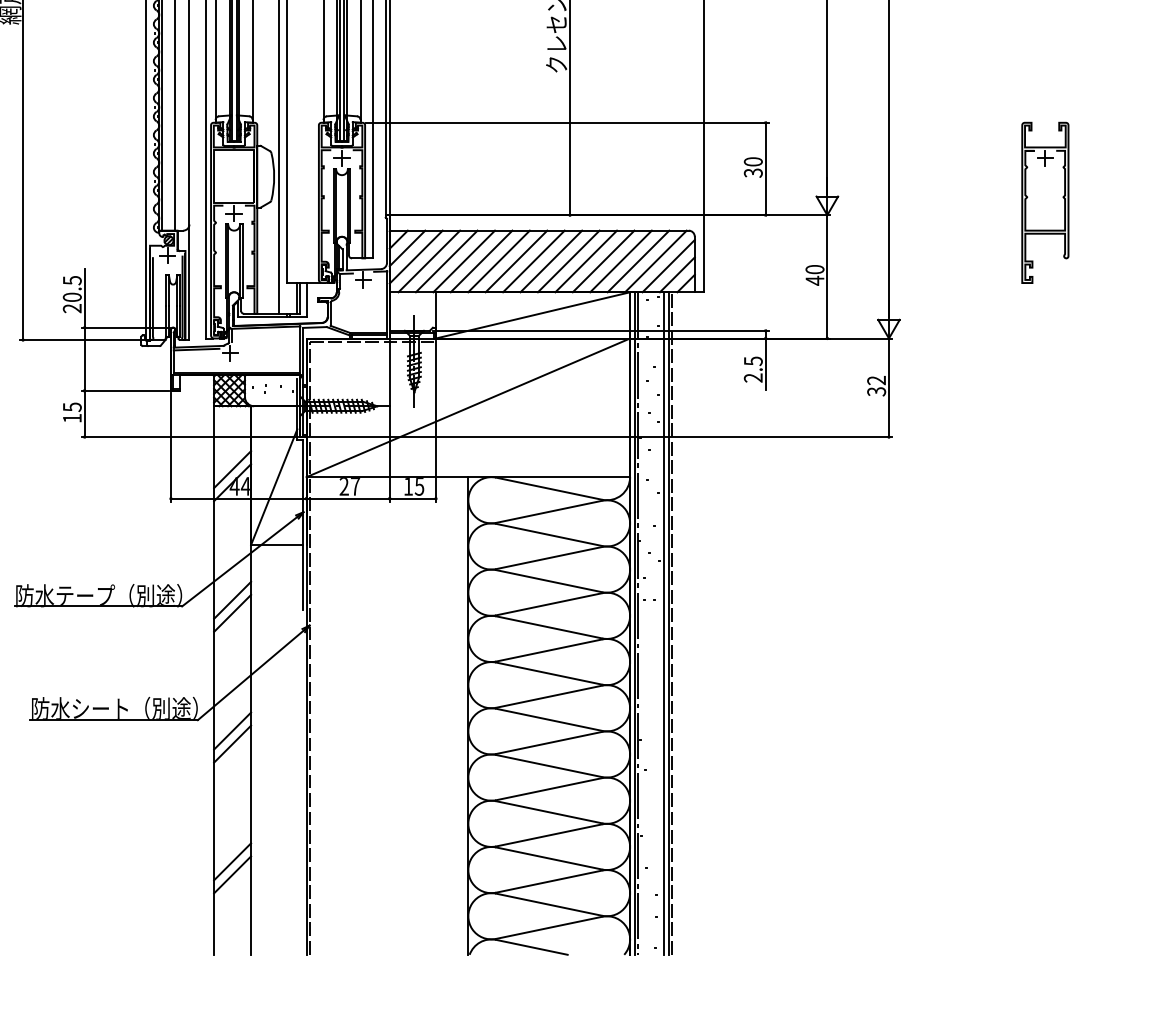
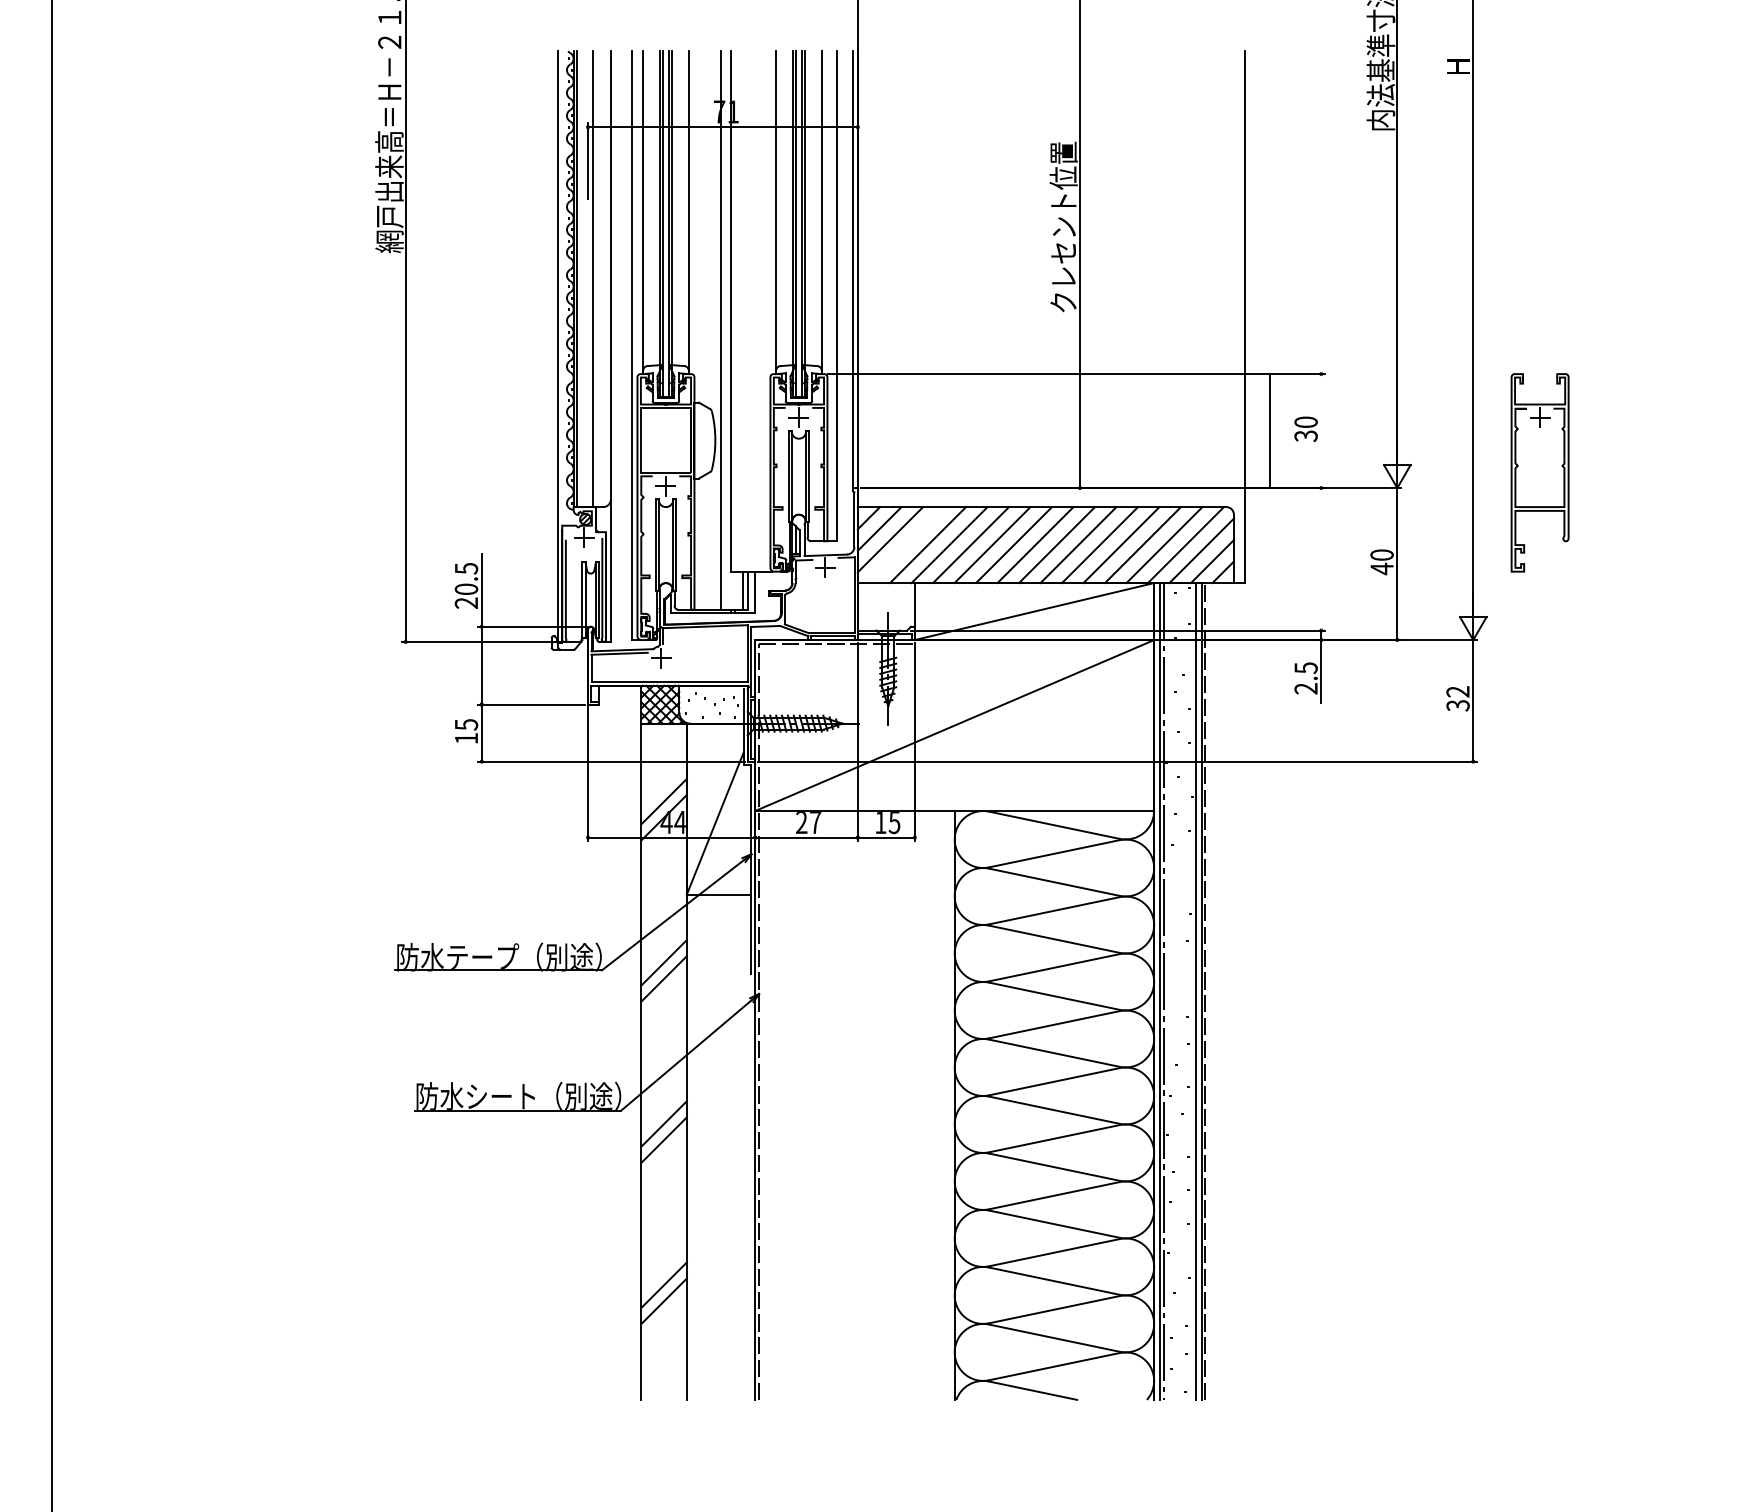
line: (765, 169) -> (1270, 431), moved
part: (1044, 202) -> (1539, 472), moved
line: (429, 261) -> (906, 545), removed

